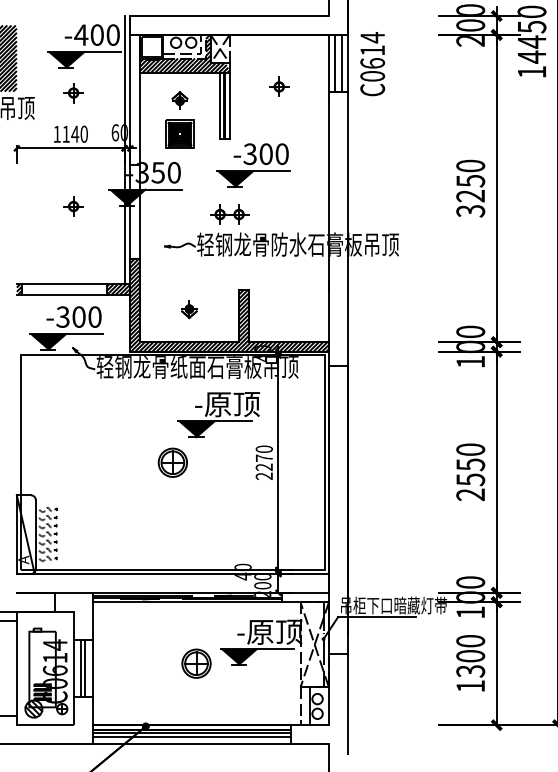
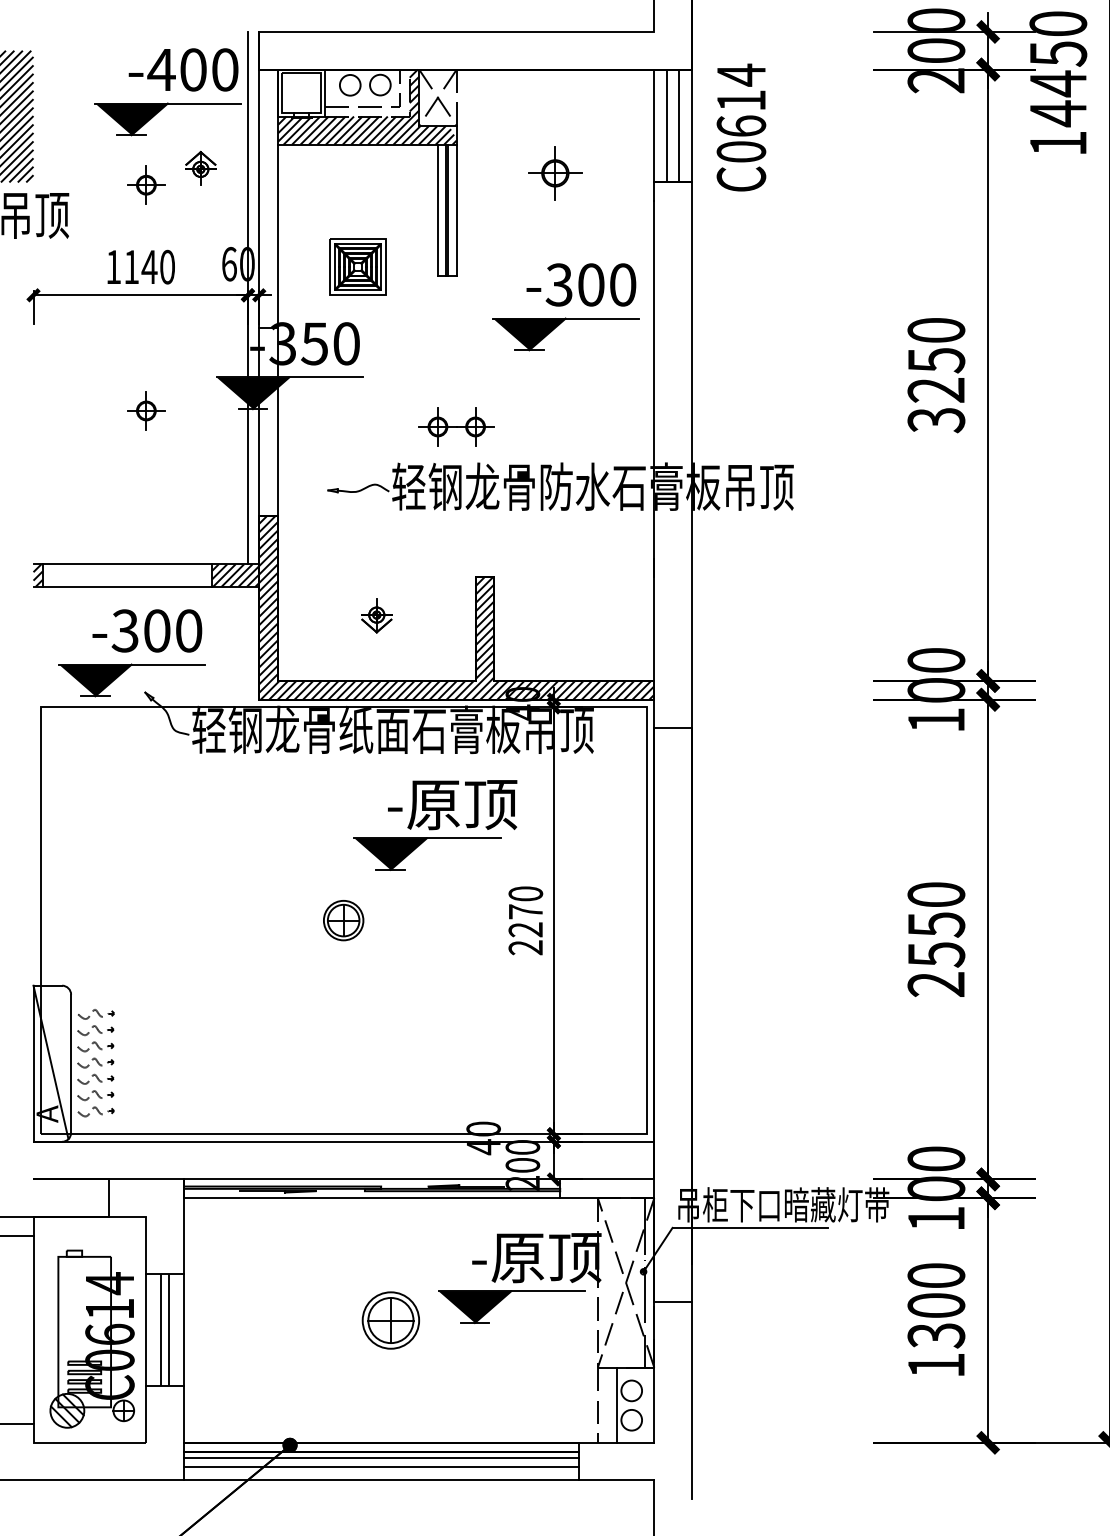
part: (279, 86) -> (555, 172), size x1.4
part: (179, 100) -> (199, 168), moved
part: (253, 165) -> (565, 307), moved
part: (172, 462) -> (343, 920), size x0.7

